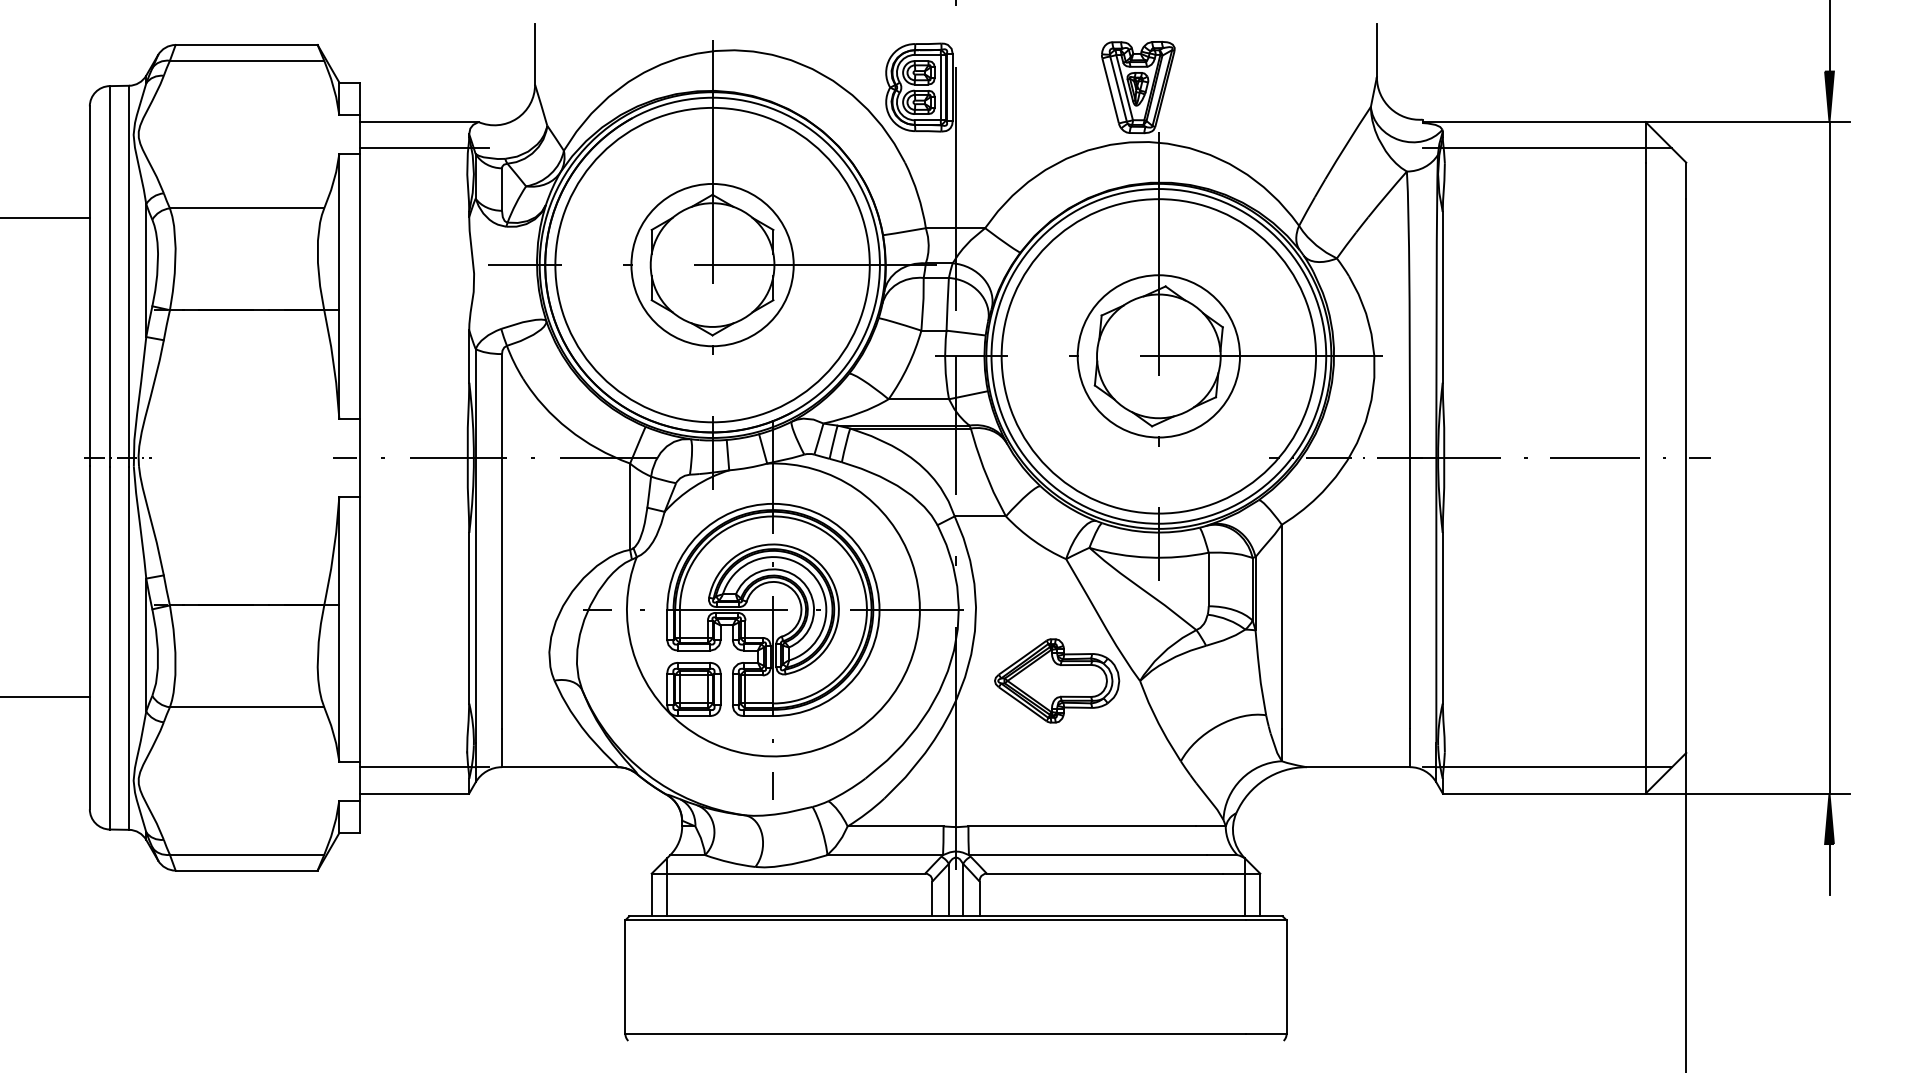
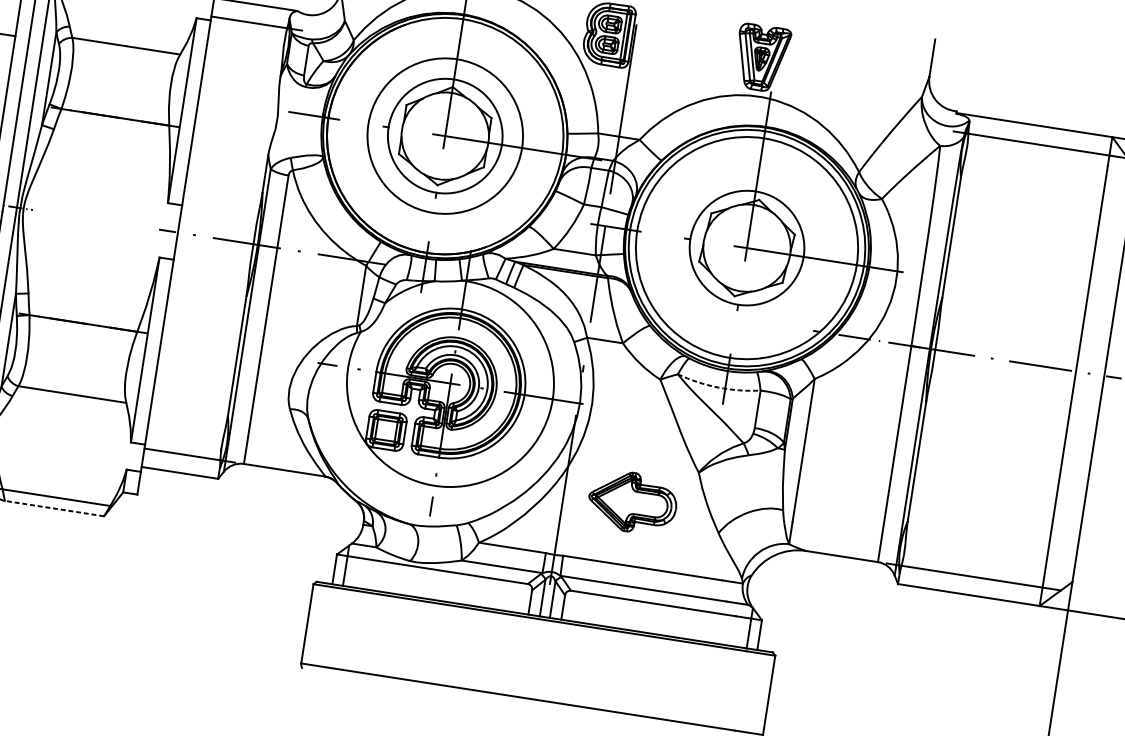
circle: (712, 264) -> (445, 135), size x0.7
arc: (1148, 557) -> (718, 387), solid -> dashed
part: (1057, 680) -> (633, 502), moved
line: (246, 870) -> (54, 508), solid -> dashed

